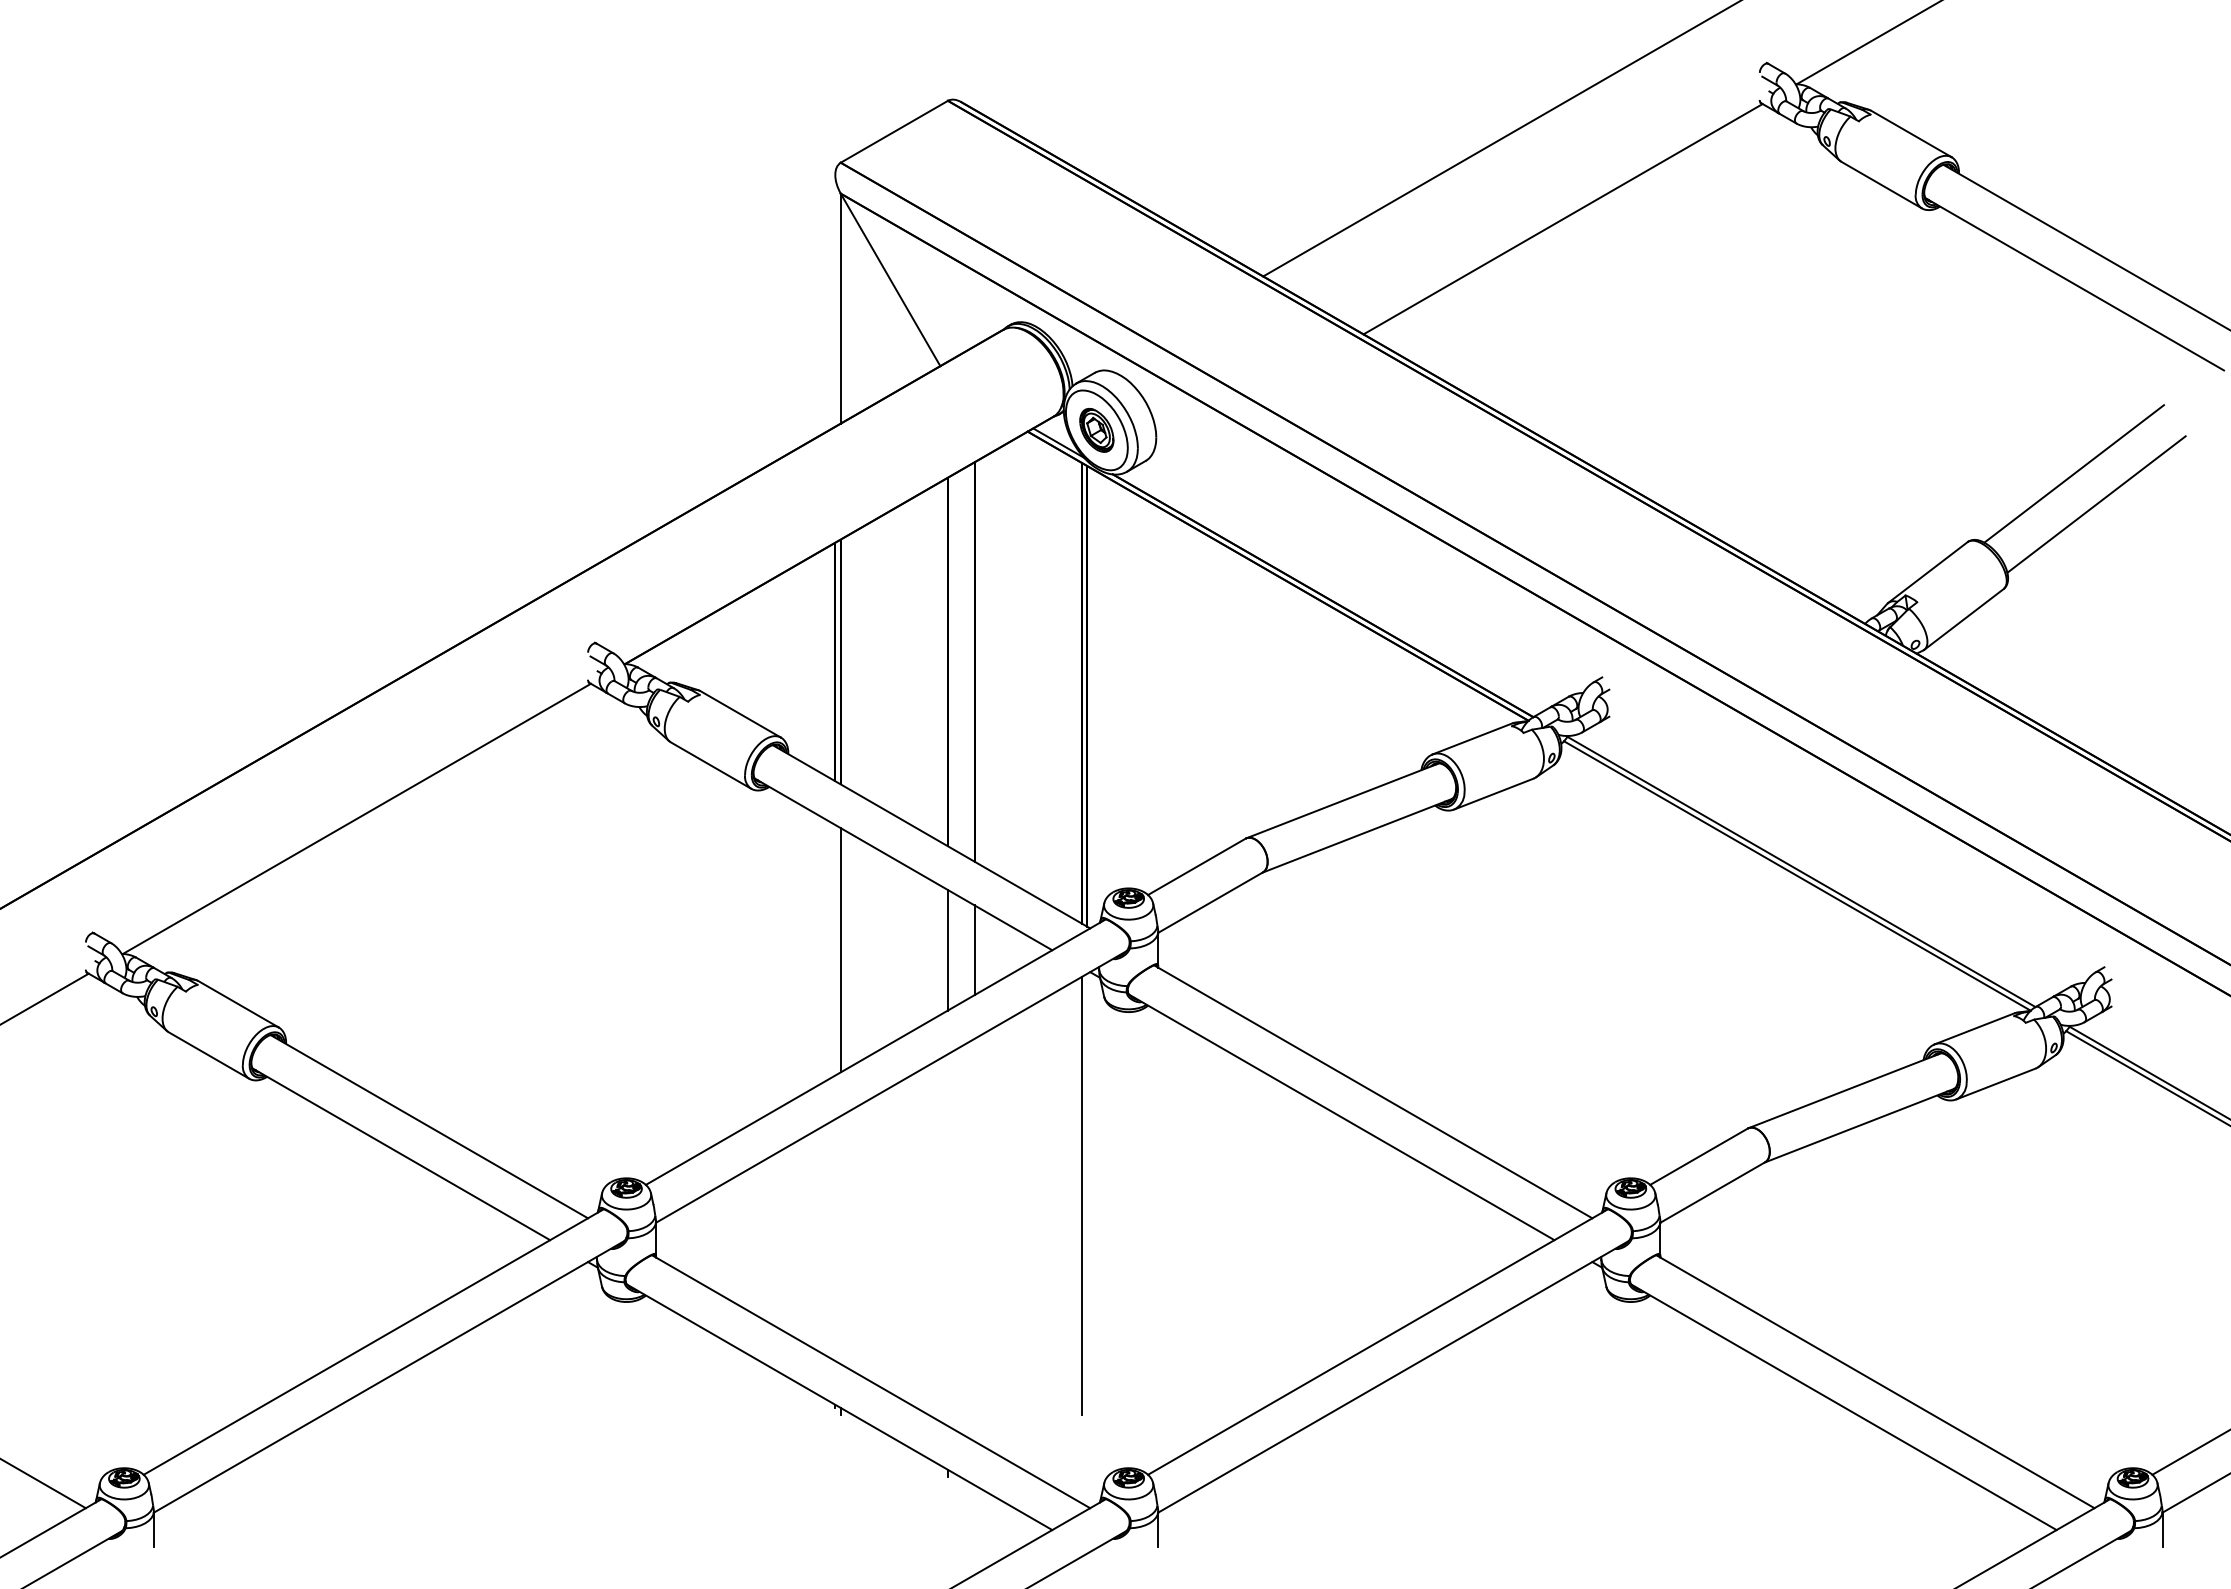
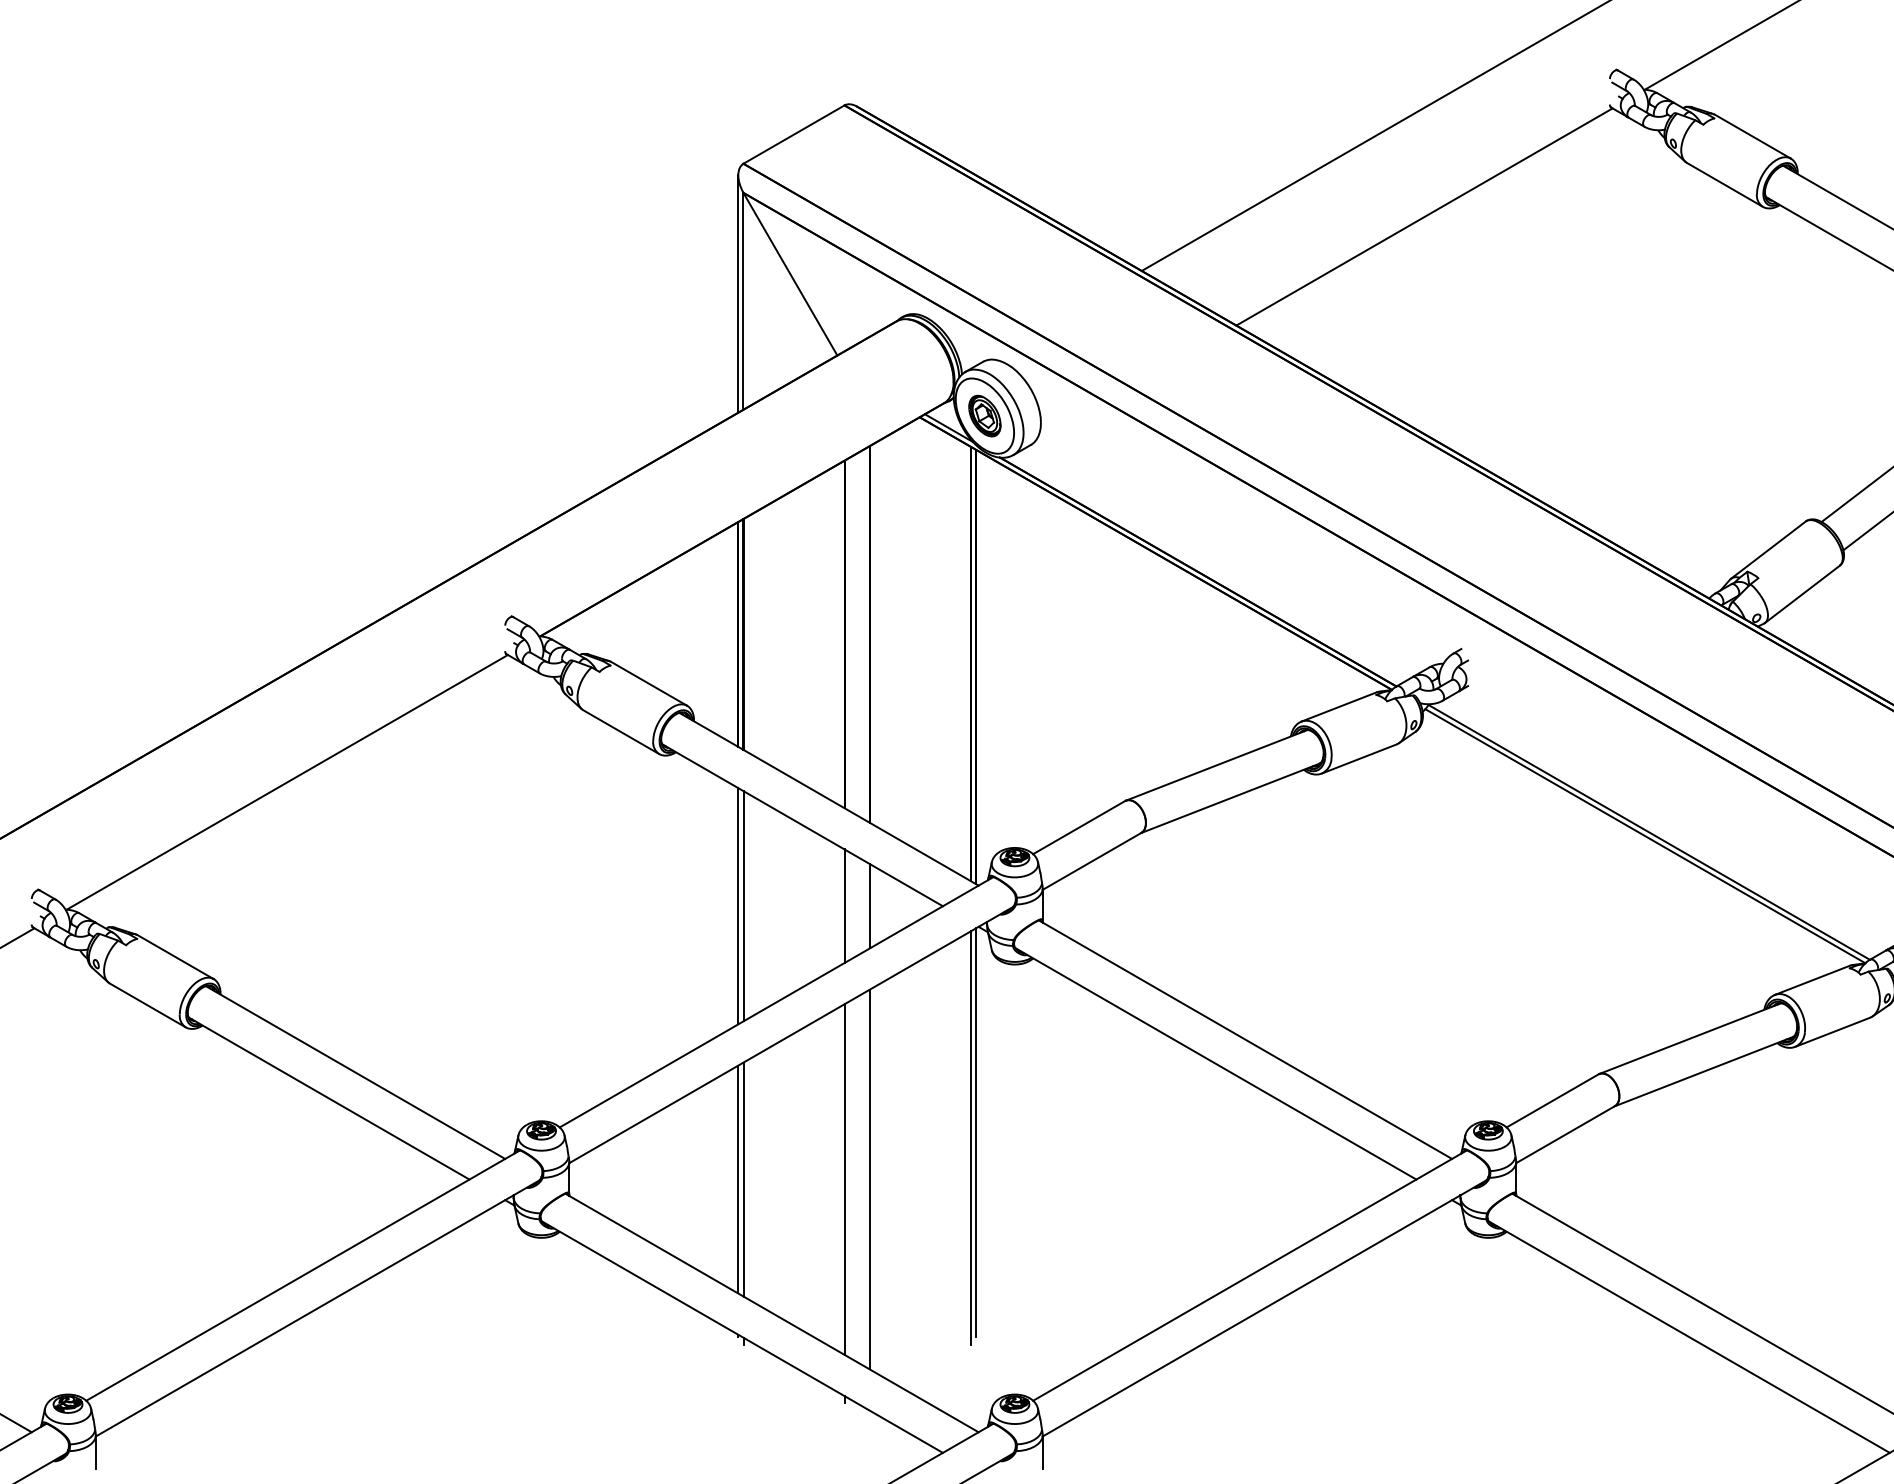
line: (835, 300) -> (738, 293), added
line: (835, 949) -> (738, 905), added
line: (1087, 1190) -> (976, 1132), added
line: (974, 1239) -> (869, 1178), added
line: (835, 1240) -> (738, 1179), added
line: (840, 1240) -> (743, 1179), added
line: (947, 1240) -> (844, 1179), added

